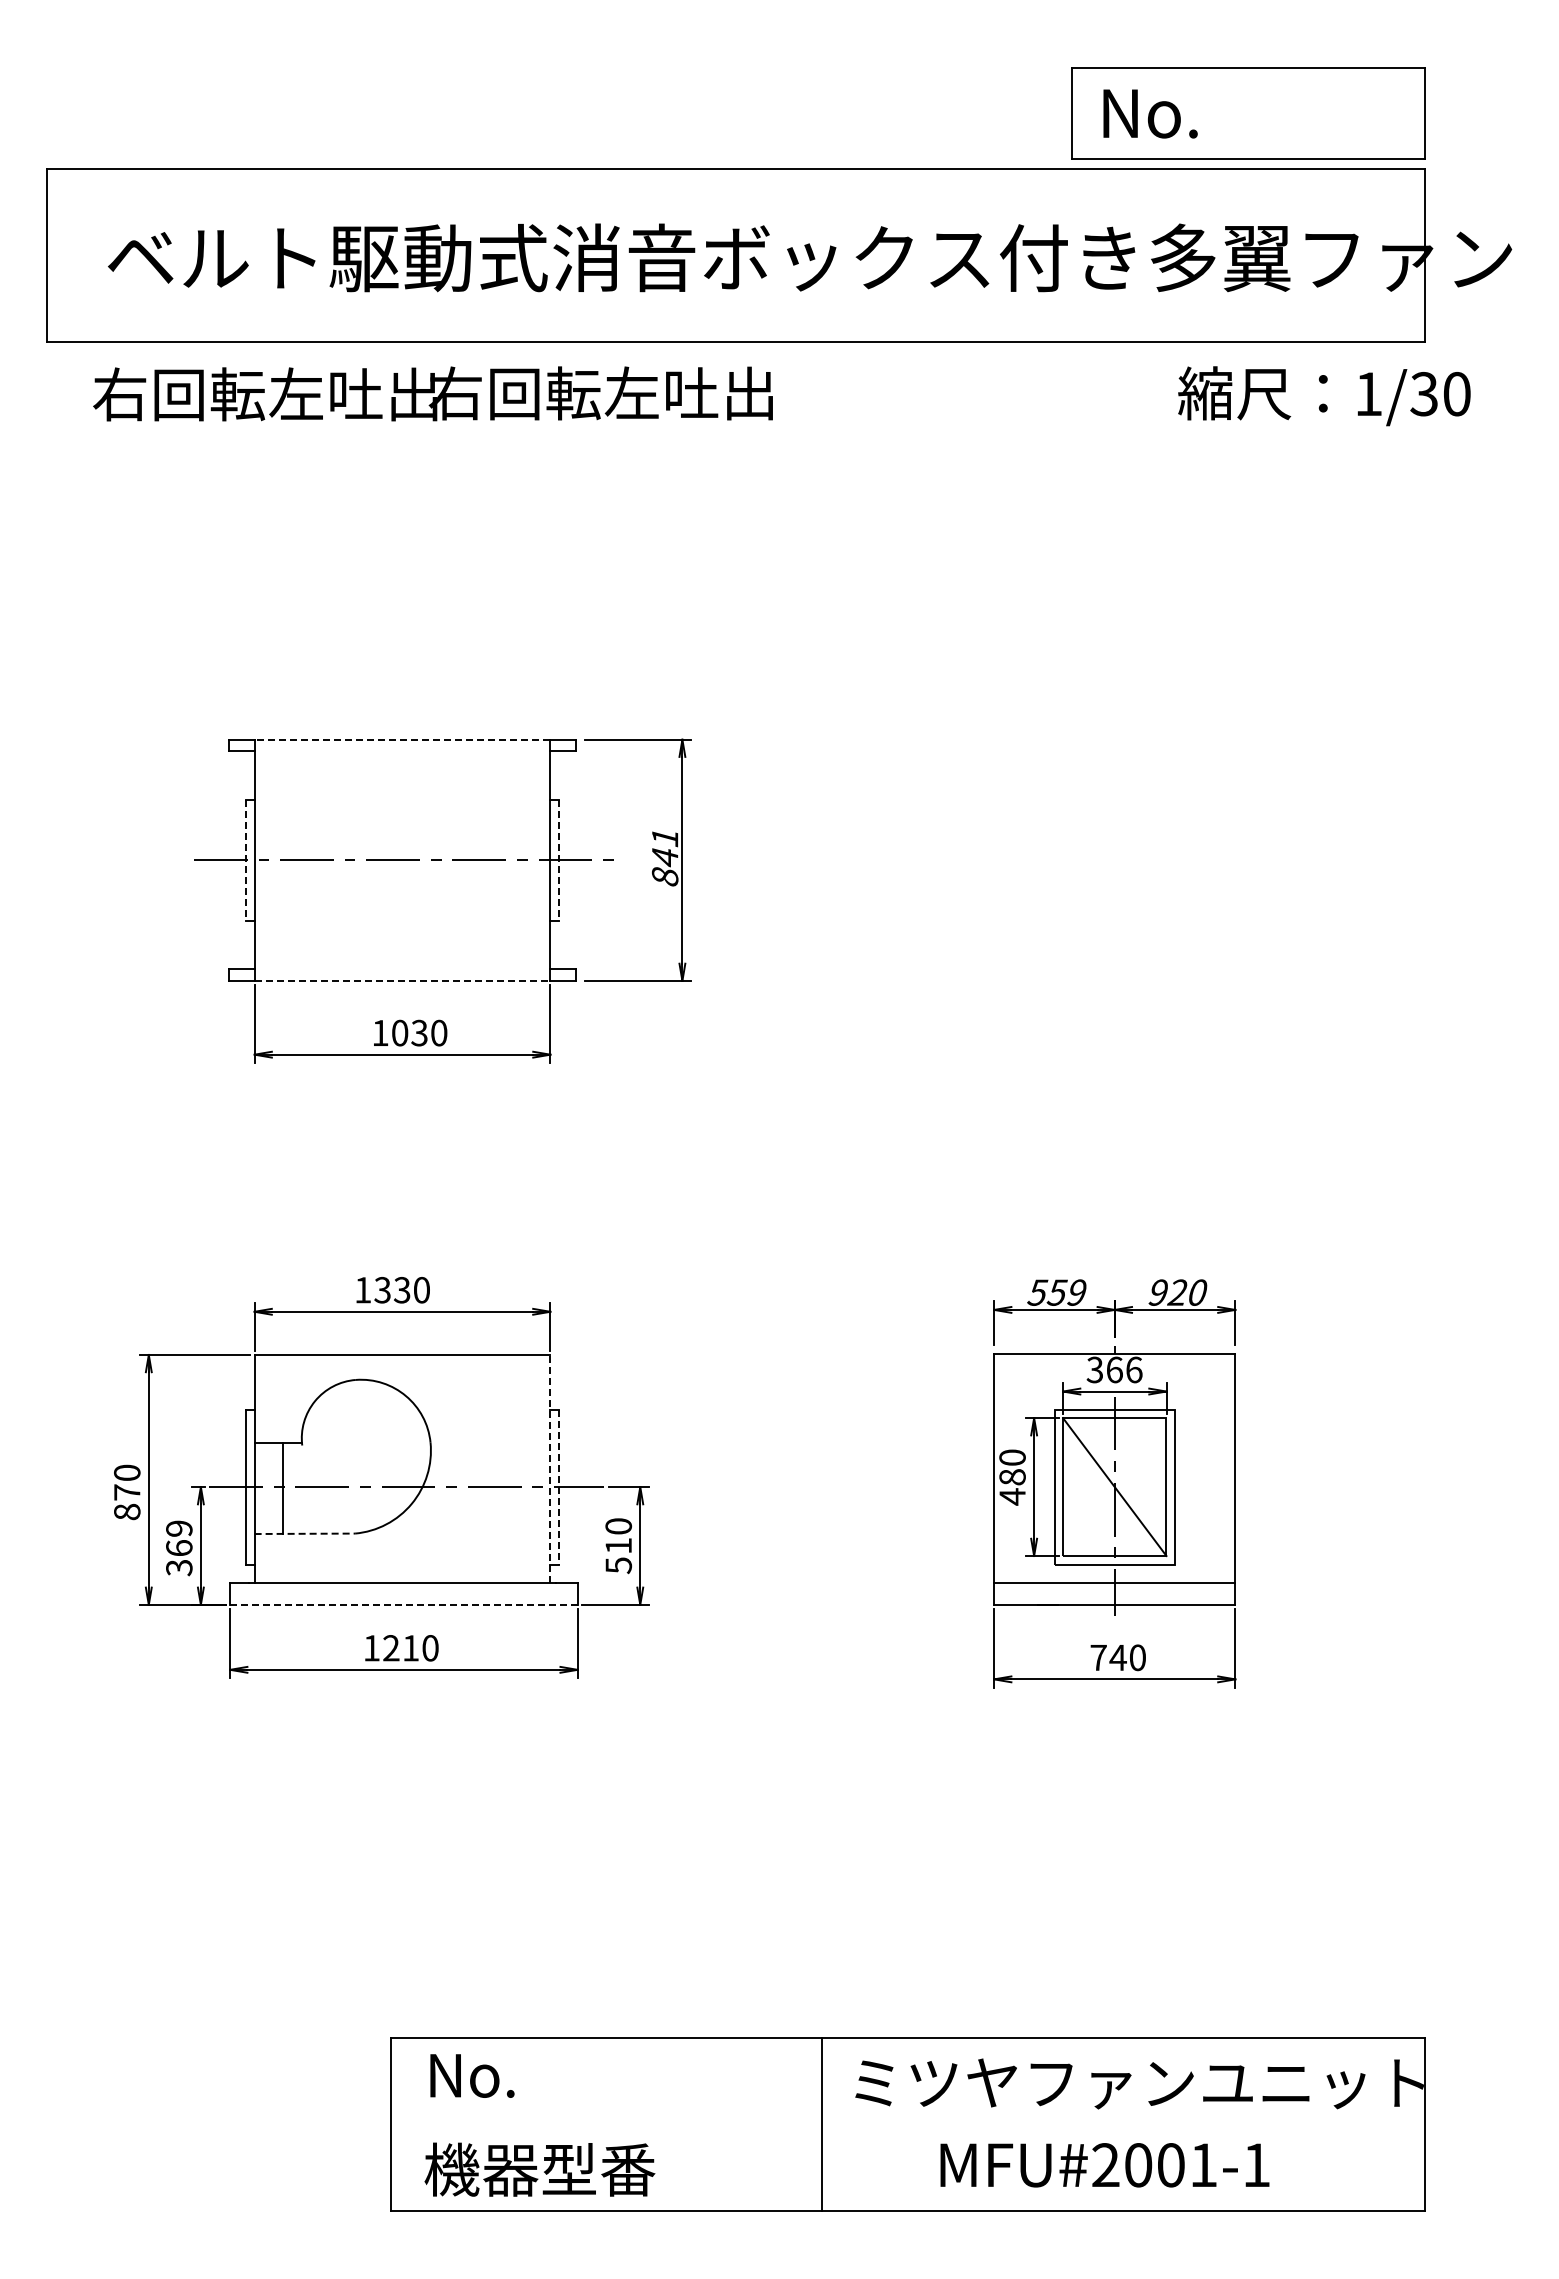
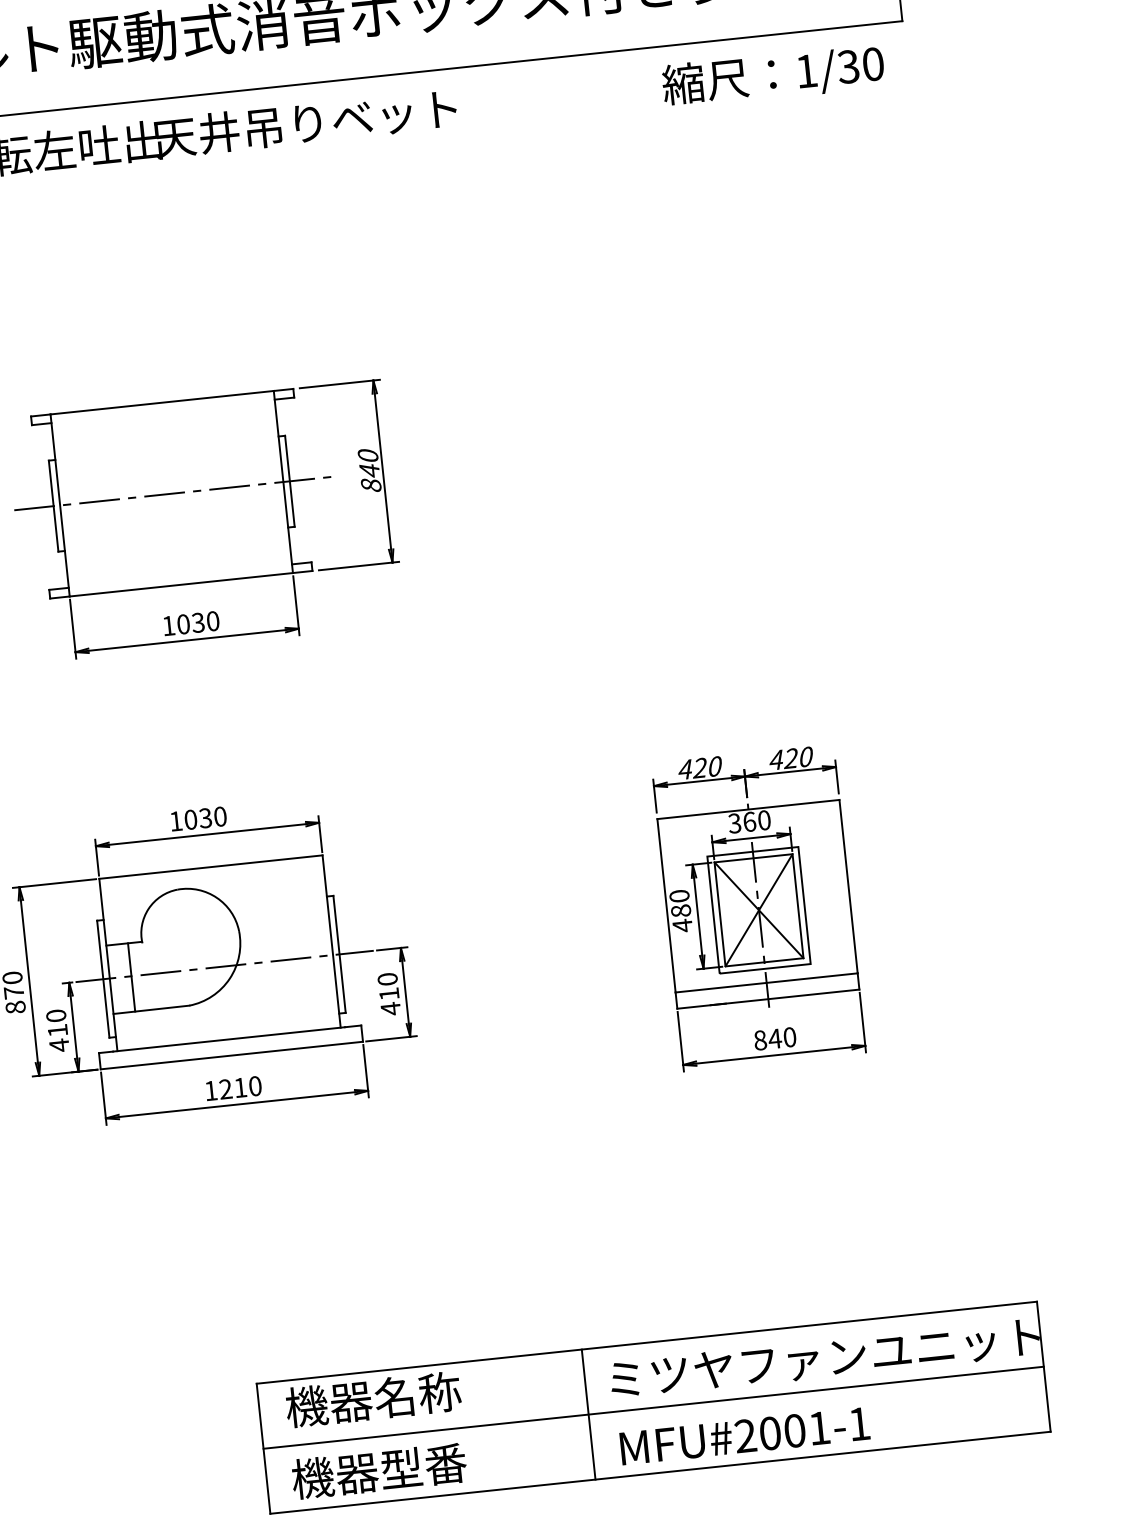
text: (628, 393) -> (305, 123), 右回転左吐出 -> 天井吊りベット
text: (1324, 396) -> (773, 76), moved
line: (402, 739) -> (162, 402), dashed -> solid
text: (664, 837) -> (367, 455), 841 -> 840
line: (246, 860) -> (53, 506), dashed -> solid
line: (559, 860) -> (290, 481), dashed -> solid
line: (402, 980) -> (181, 584), dashed -> solid
text: (382, 1290) -> (190, 820), 1330 -> 1030
text: (1056, 1292) -> (699, 768), 559 -> 420
text: (1157, 1292) -> (775, 760), 920 -> 420
text: (1134, 1369) -> (764, 819), 366 -> 360
line: (550, 1468) -> (331, 941), dashed -> solid
line: (559, 1487) -> (339, 954), dashed -> solid
line: (1114, 1487) -> (758, 910), added
line: (305, 1533) -> (151, 1009), dashed -> solid
text: (179, 1548) -> (57, 1030), 369 -> 410
text: (618, 1565) -> (390, 1008), 510 -> 410
line: (403, 1604) -> (231, 1055), dashed -> solid
text: (1098, 1657) -> (760, 1040), 740 -> 840
text: (541, 2074) -> (372, 1399), No. -> 機器名称
line: (908, 2124) -> (653, 1407), added
text: (1104, 2165) -> (744, 1436), moved

